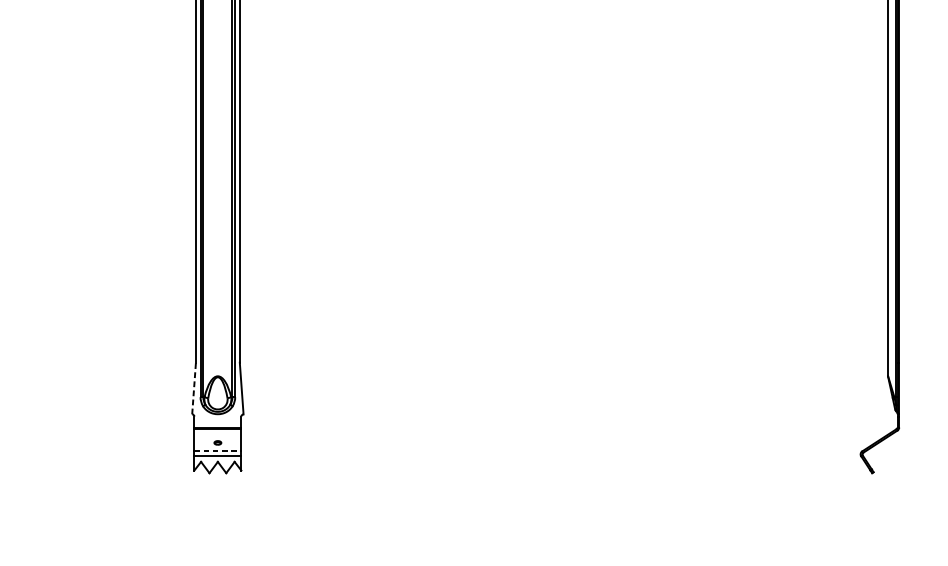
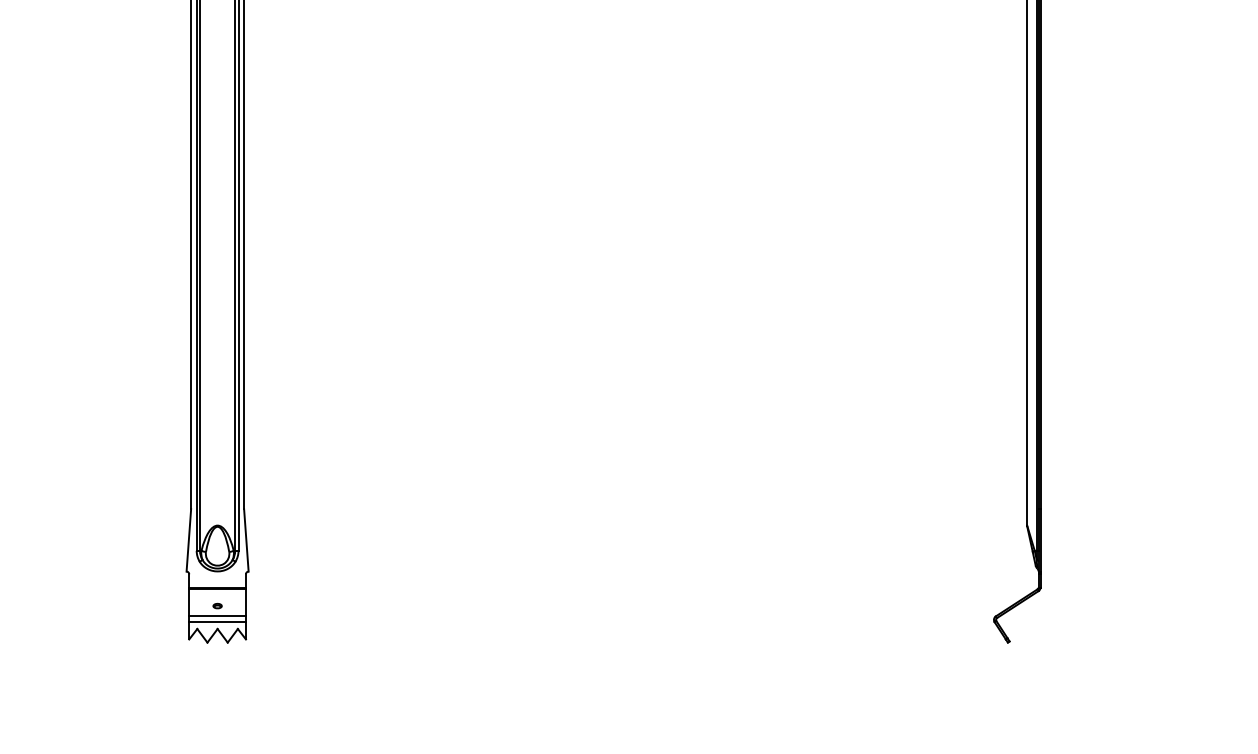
line: (193, 387) -> (188, 539), dashed -> solid
line: (218, 451) -> (218, 616), dashed -> solid

